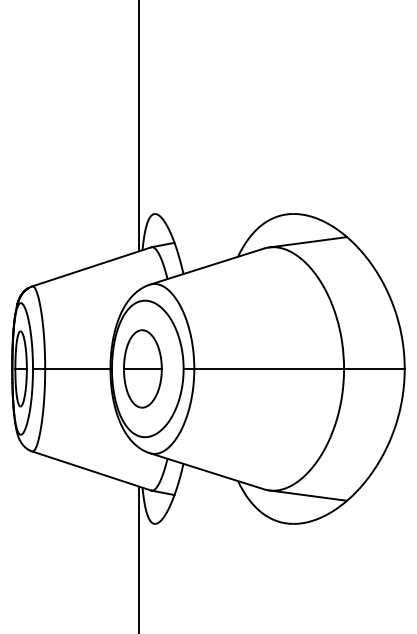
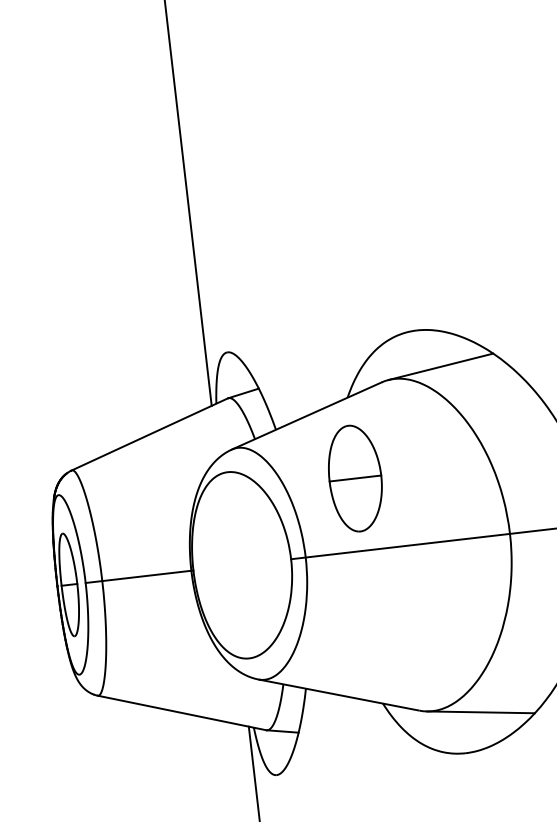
part: (142, 368) -> (354, 477), moved

